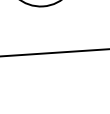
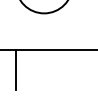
line: (11, 80) -> (15, 69), added

